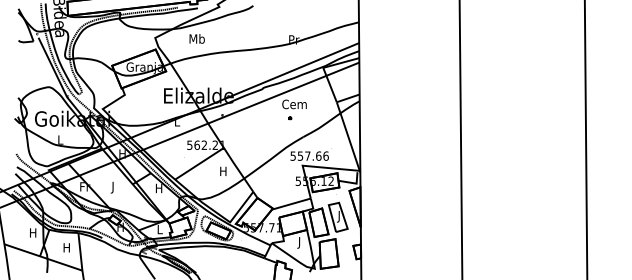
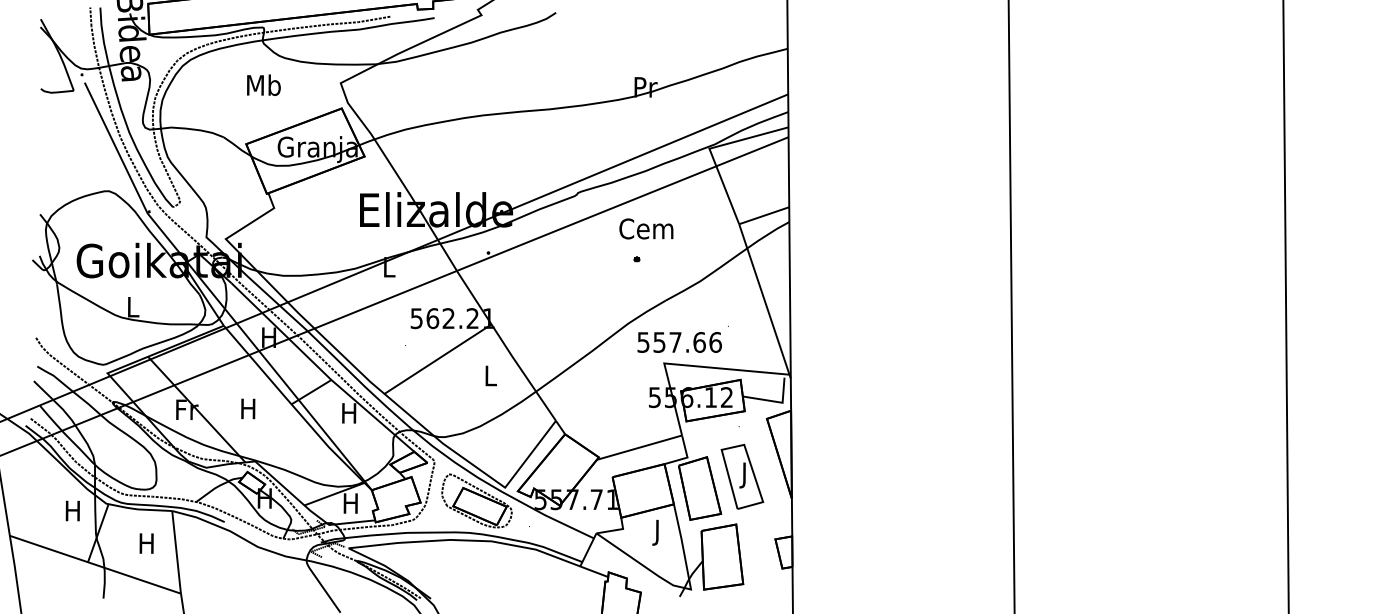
text: (196, 38) -> (262, 84), moved
text: (223, 170) -> (490, 373), H -> L
text: (112, 187) -> (247, 411), J -> H
text: (159, 229) -> (350, 503), L -> H

